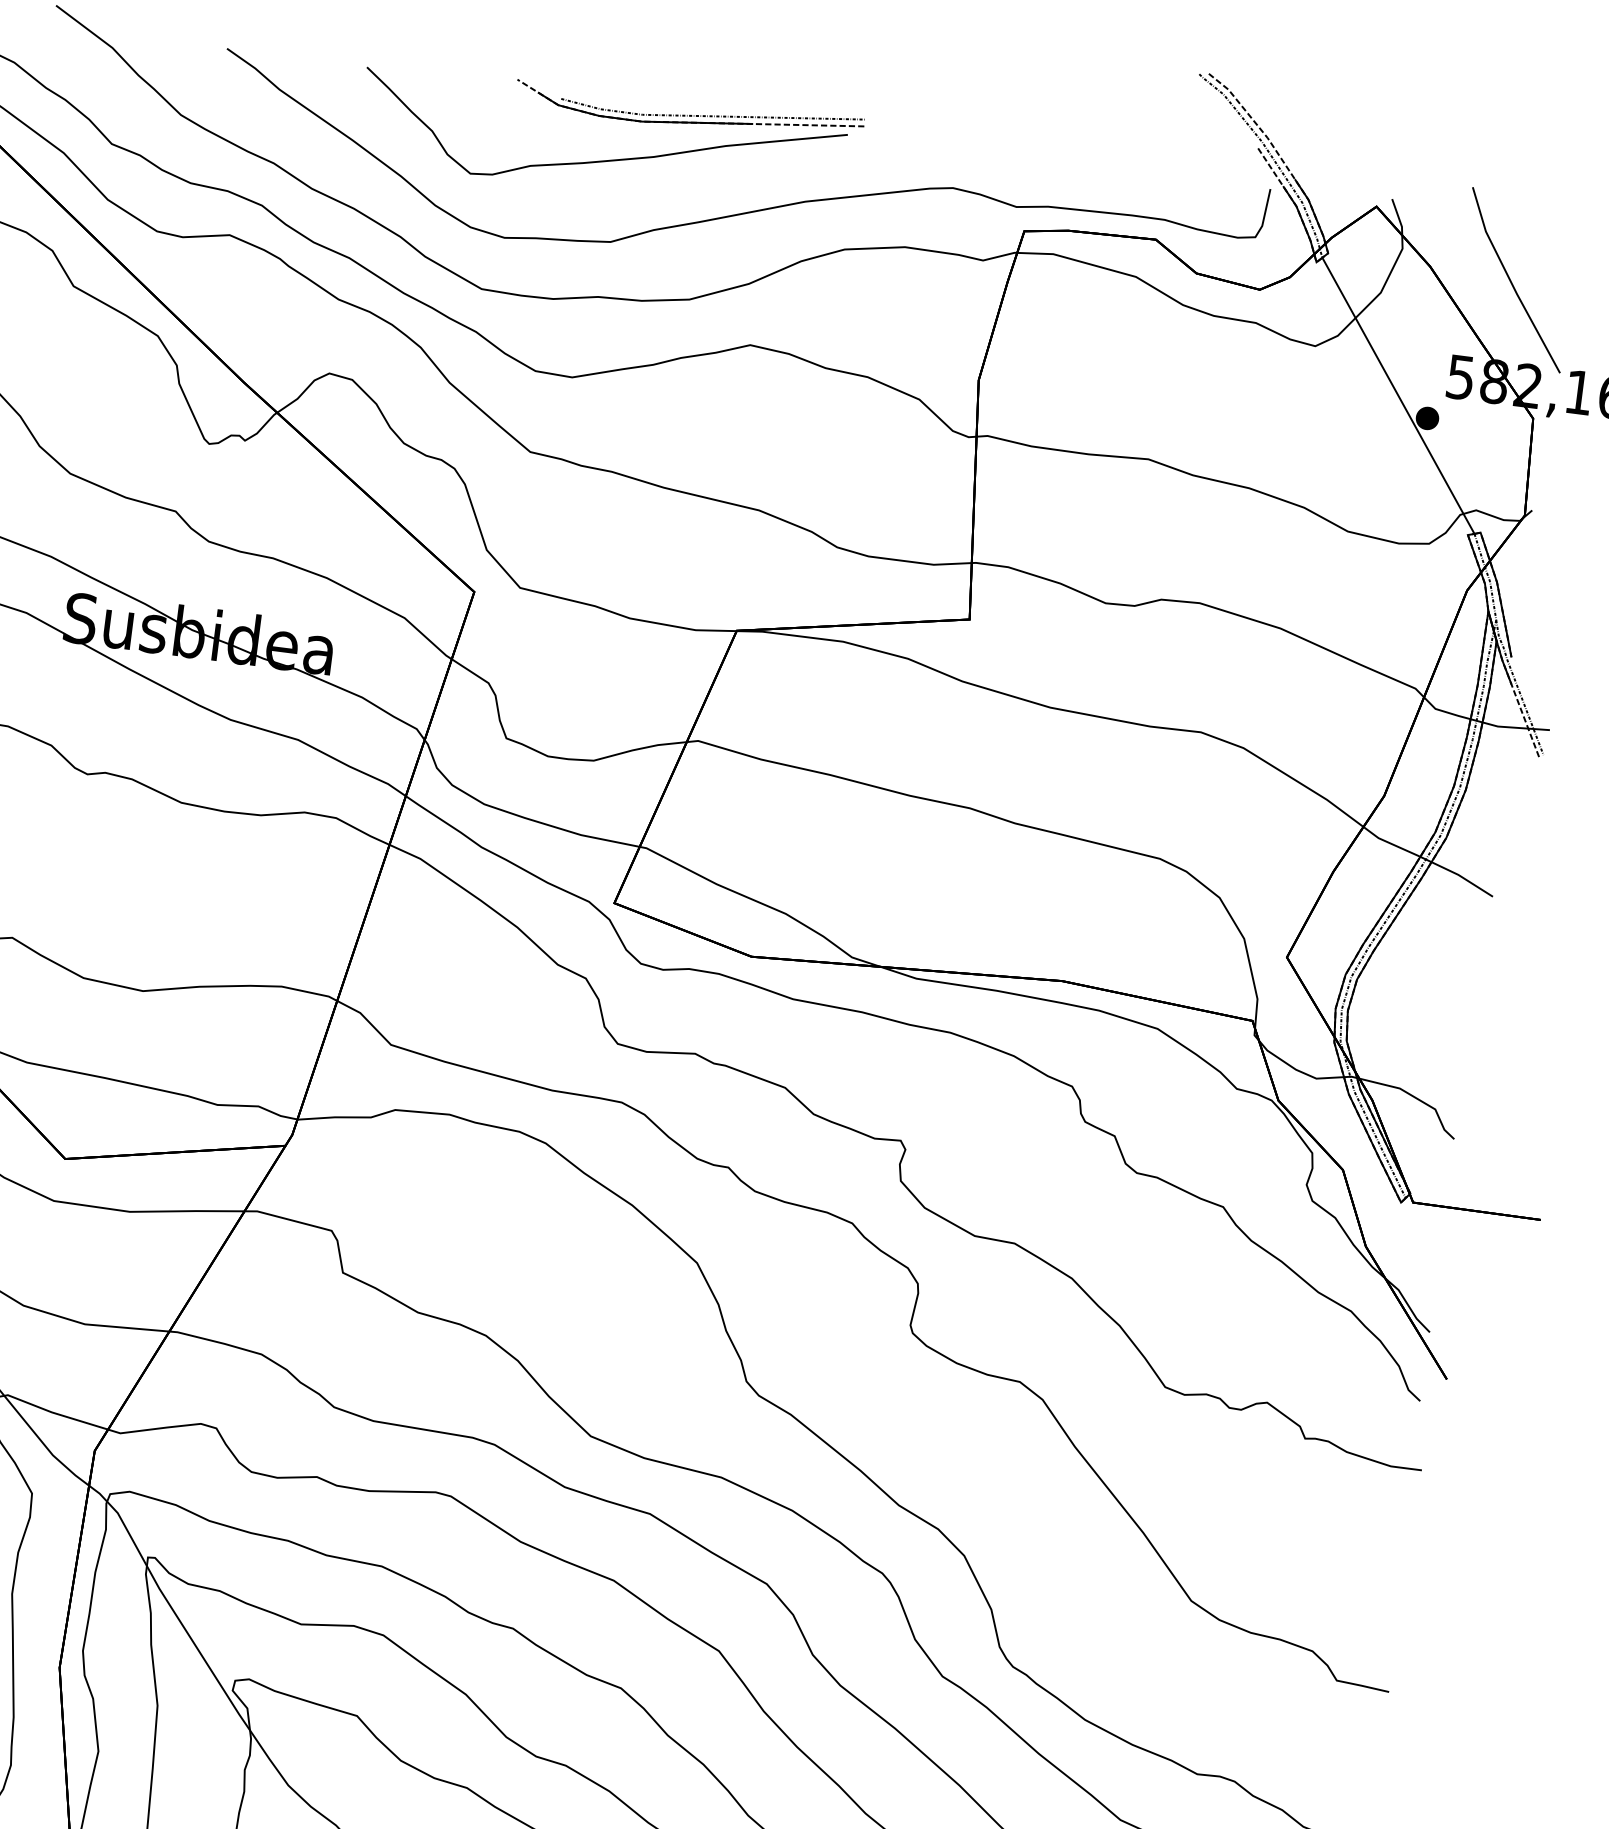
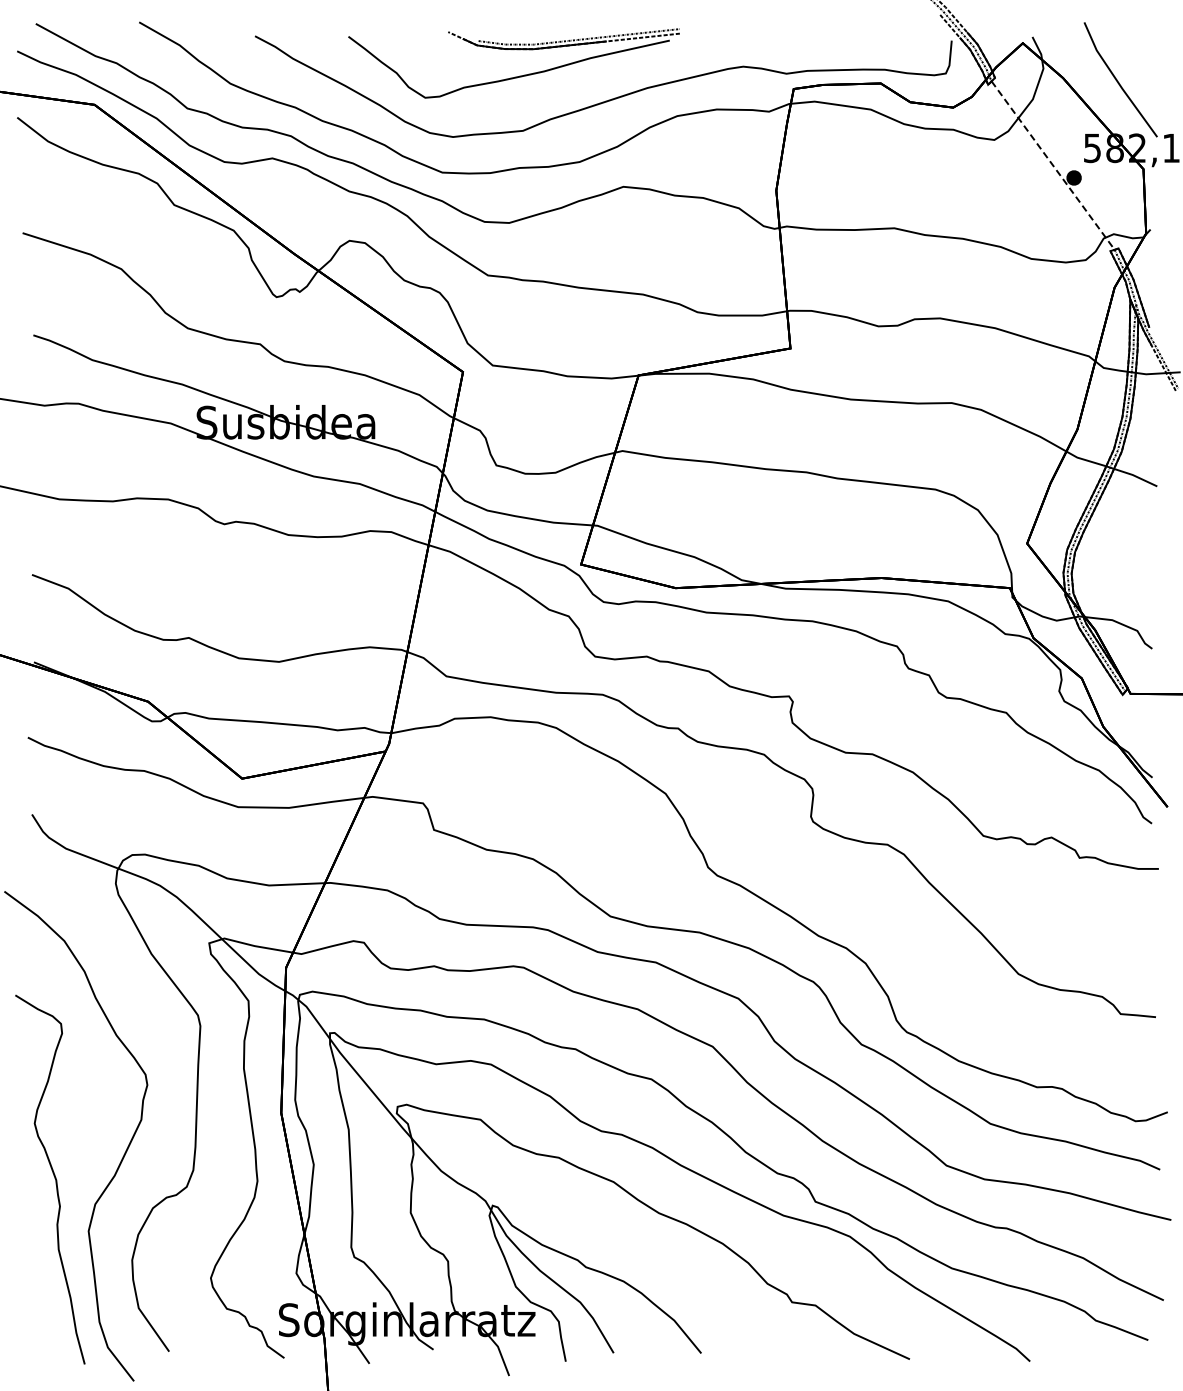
line: (1399, 395) -> (1053, 165), solid -> dashed

